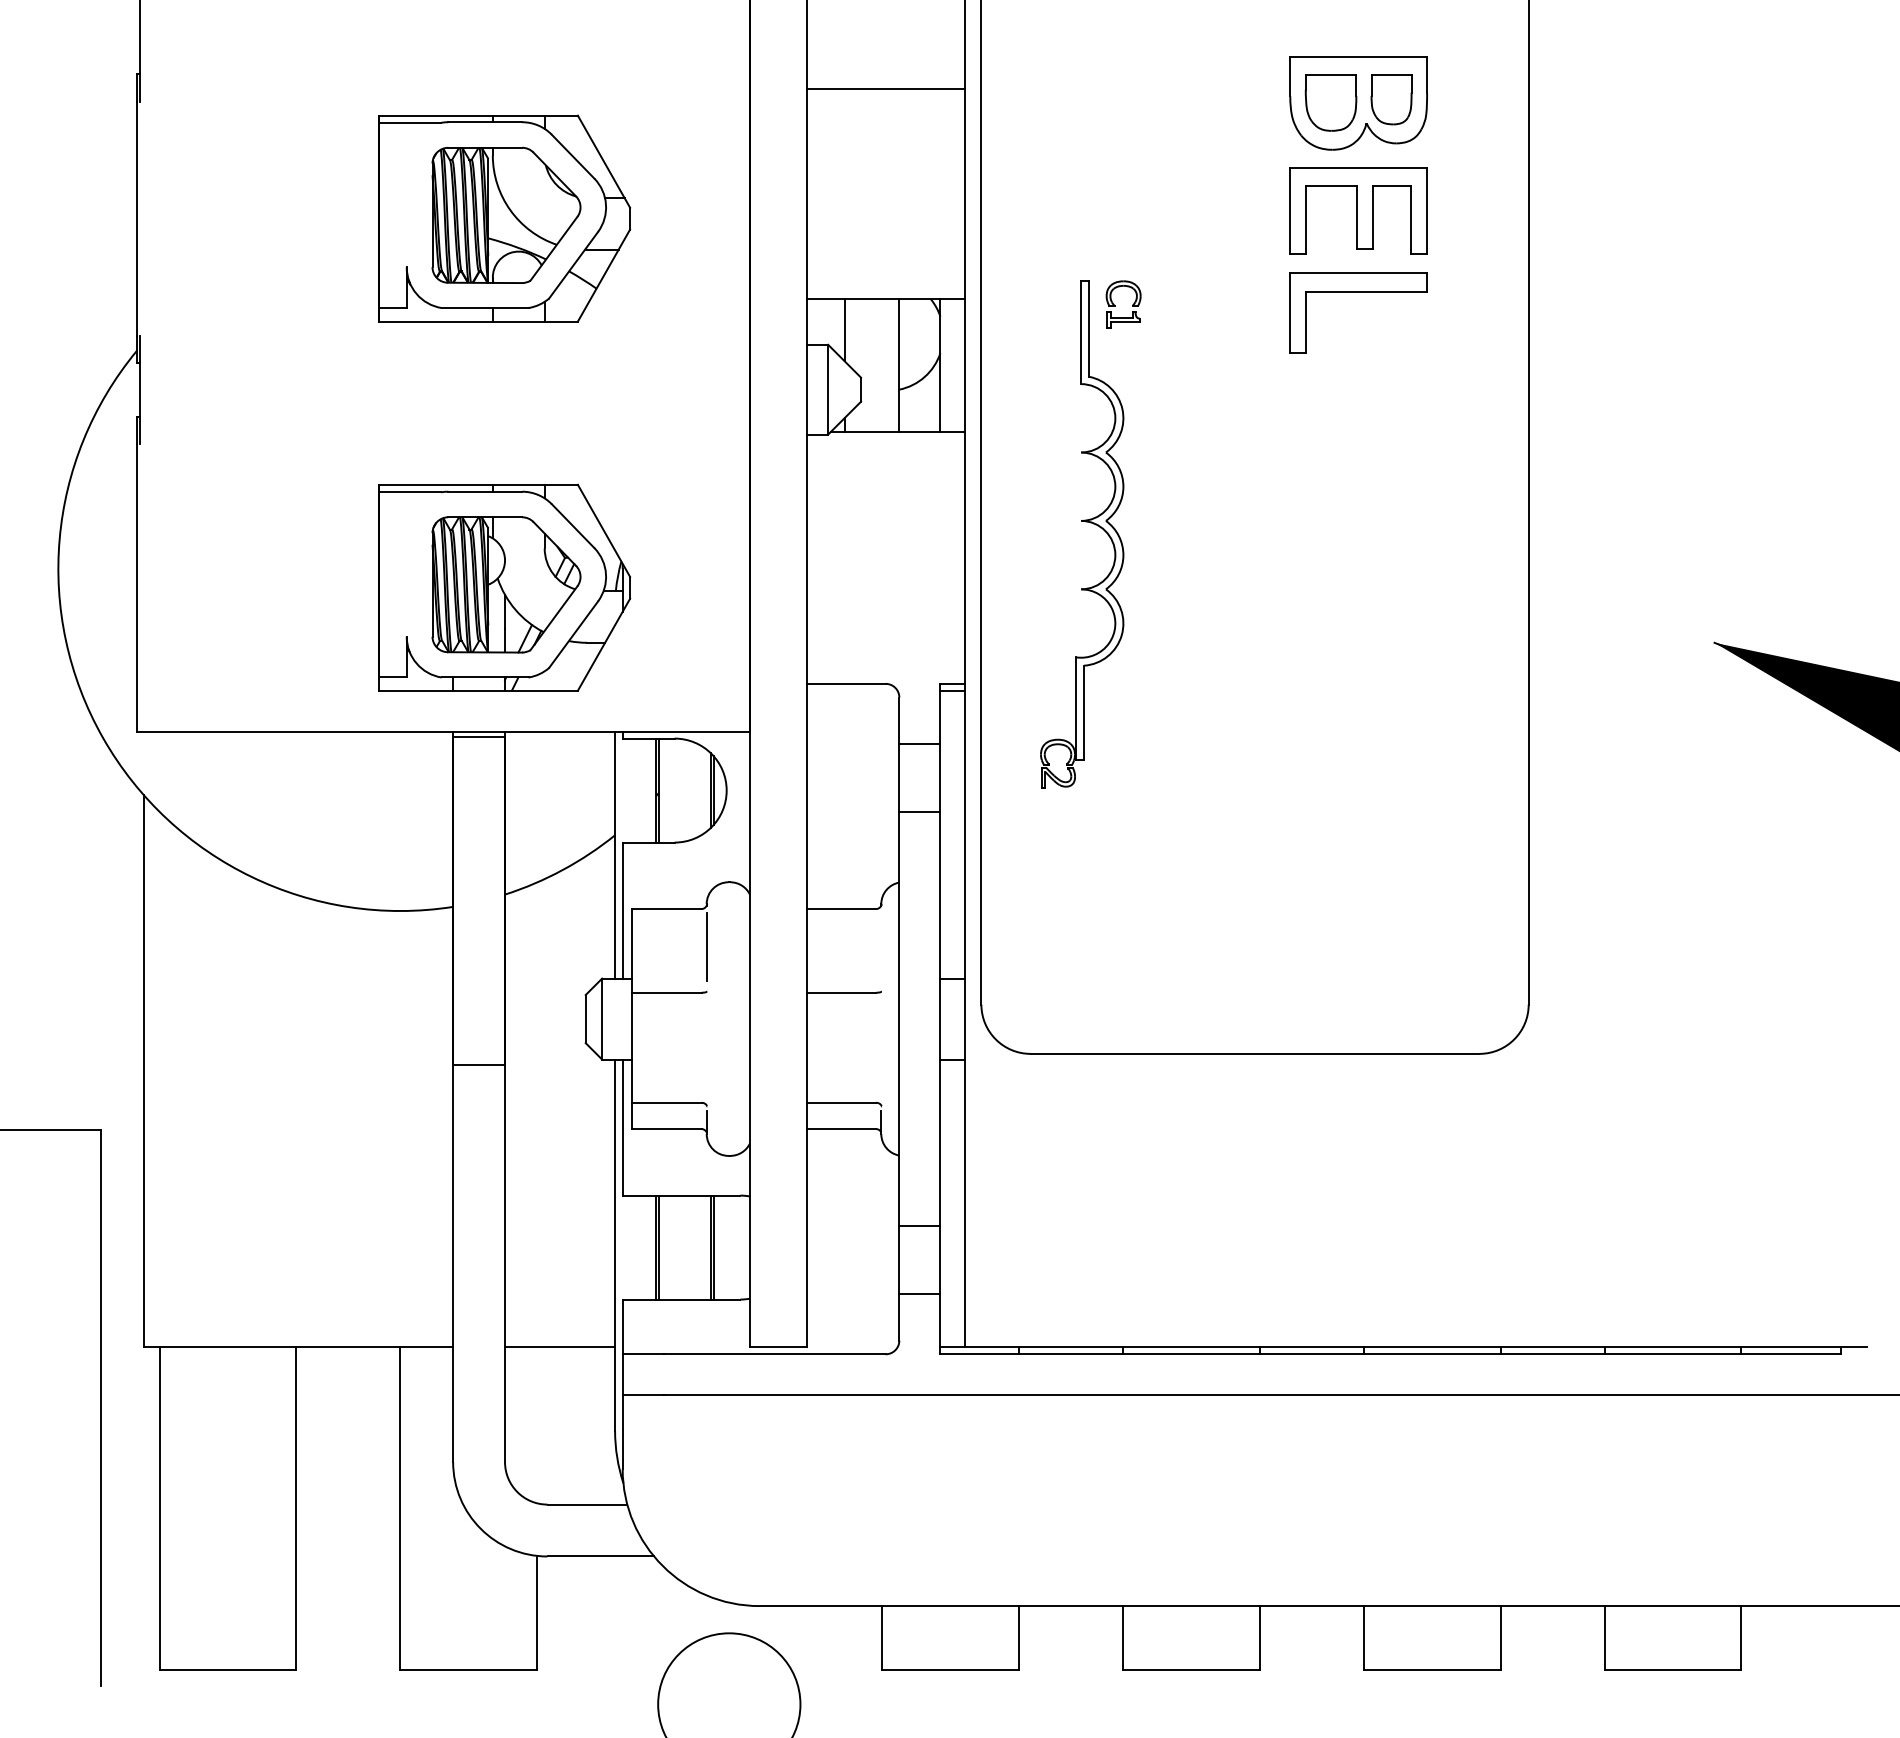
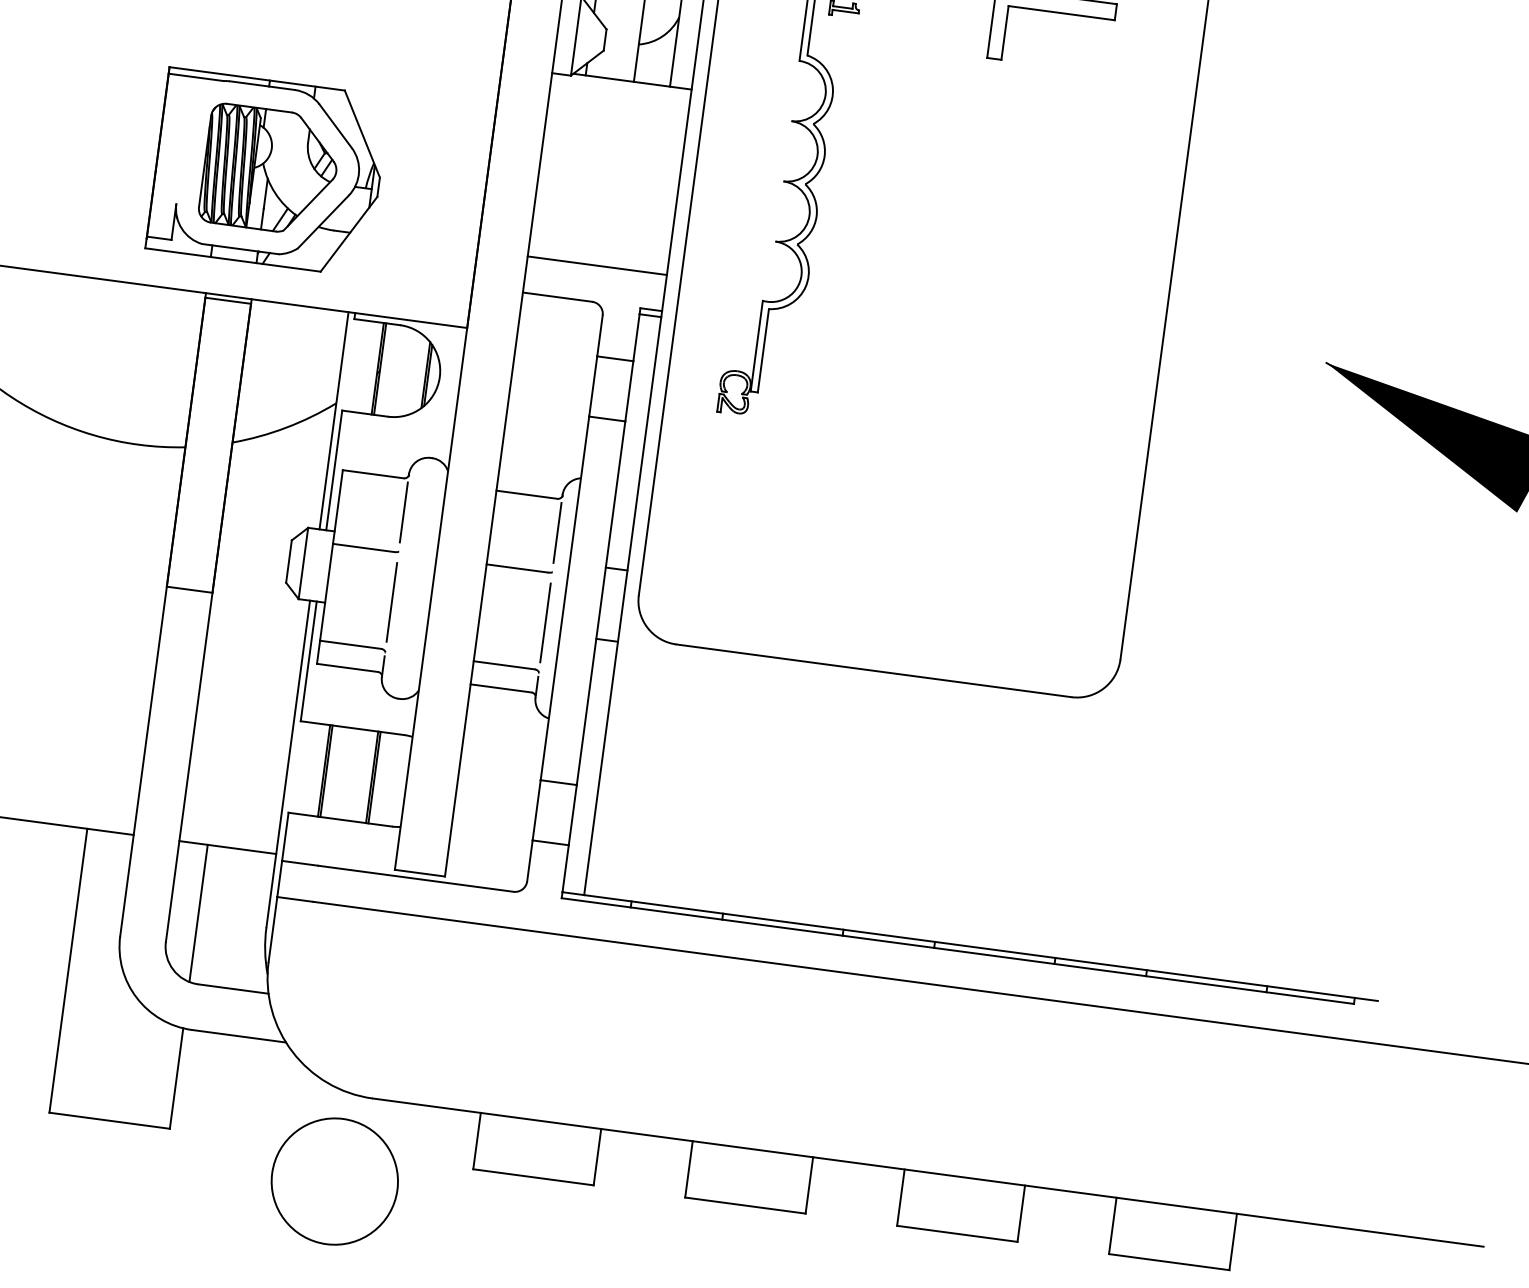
line: (885, 642) -> (596, 265), added
line: (881, 947) -> (557, 533), added
line: (706, 1049) -> (391, 602), added
line: (881, 1049) -> (545, 623), added
line: (537, 1425) -> (198, 913), added

